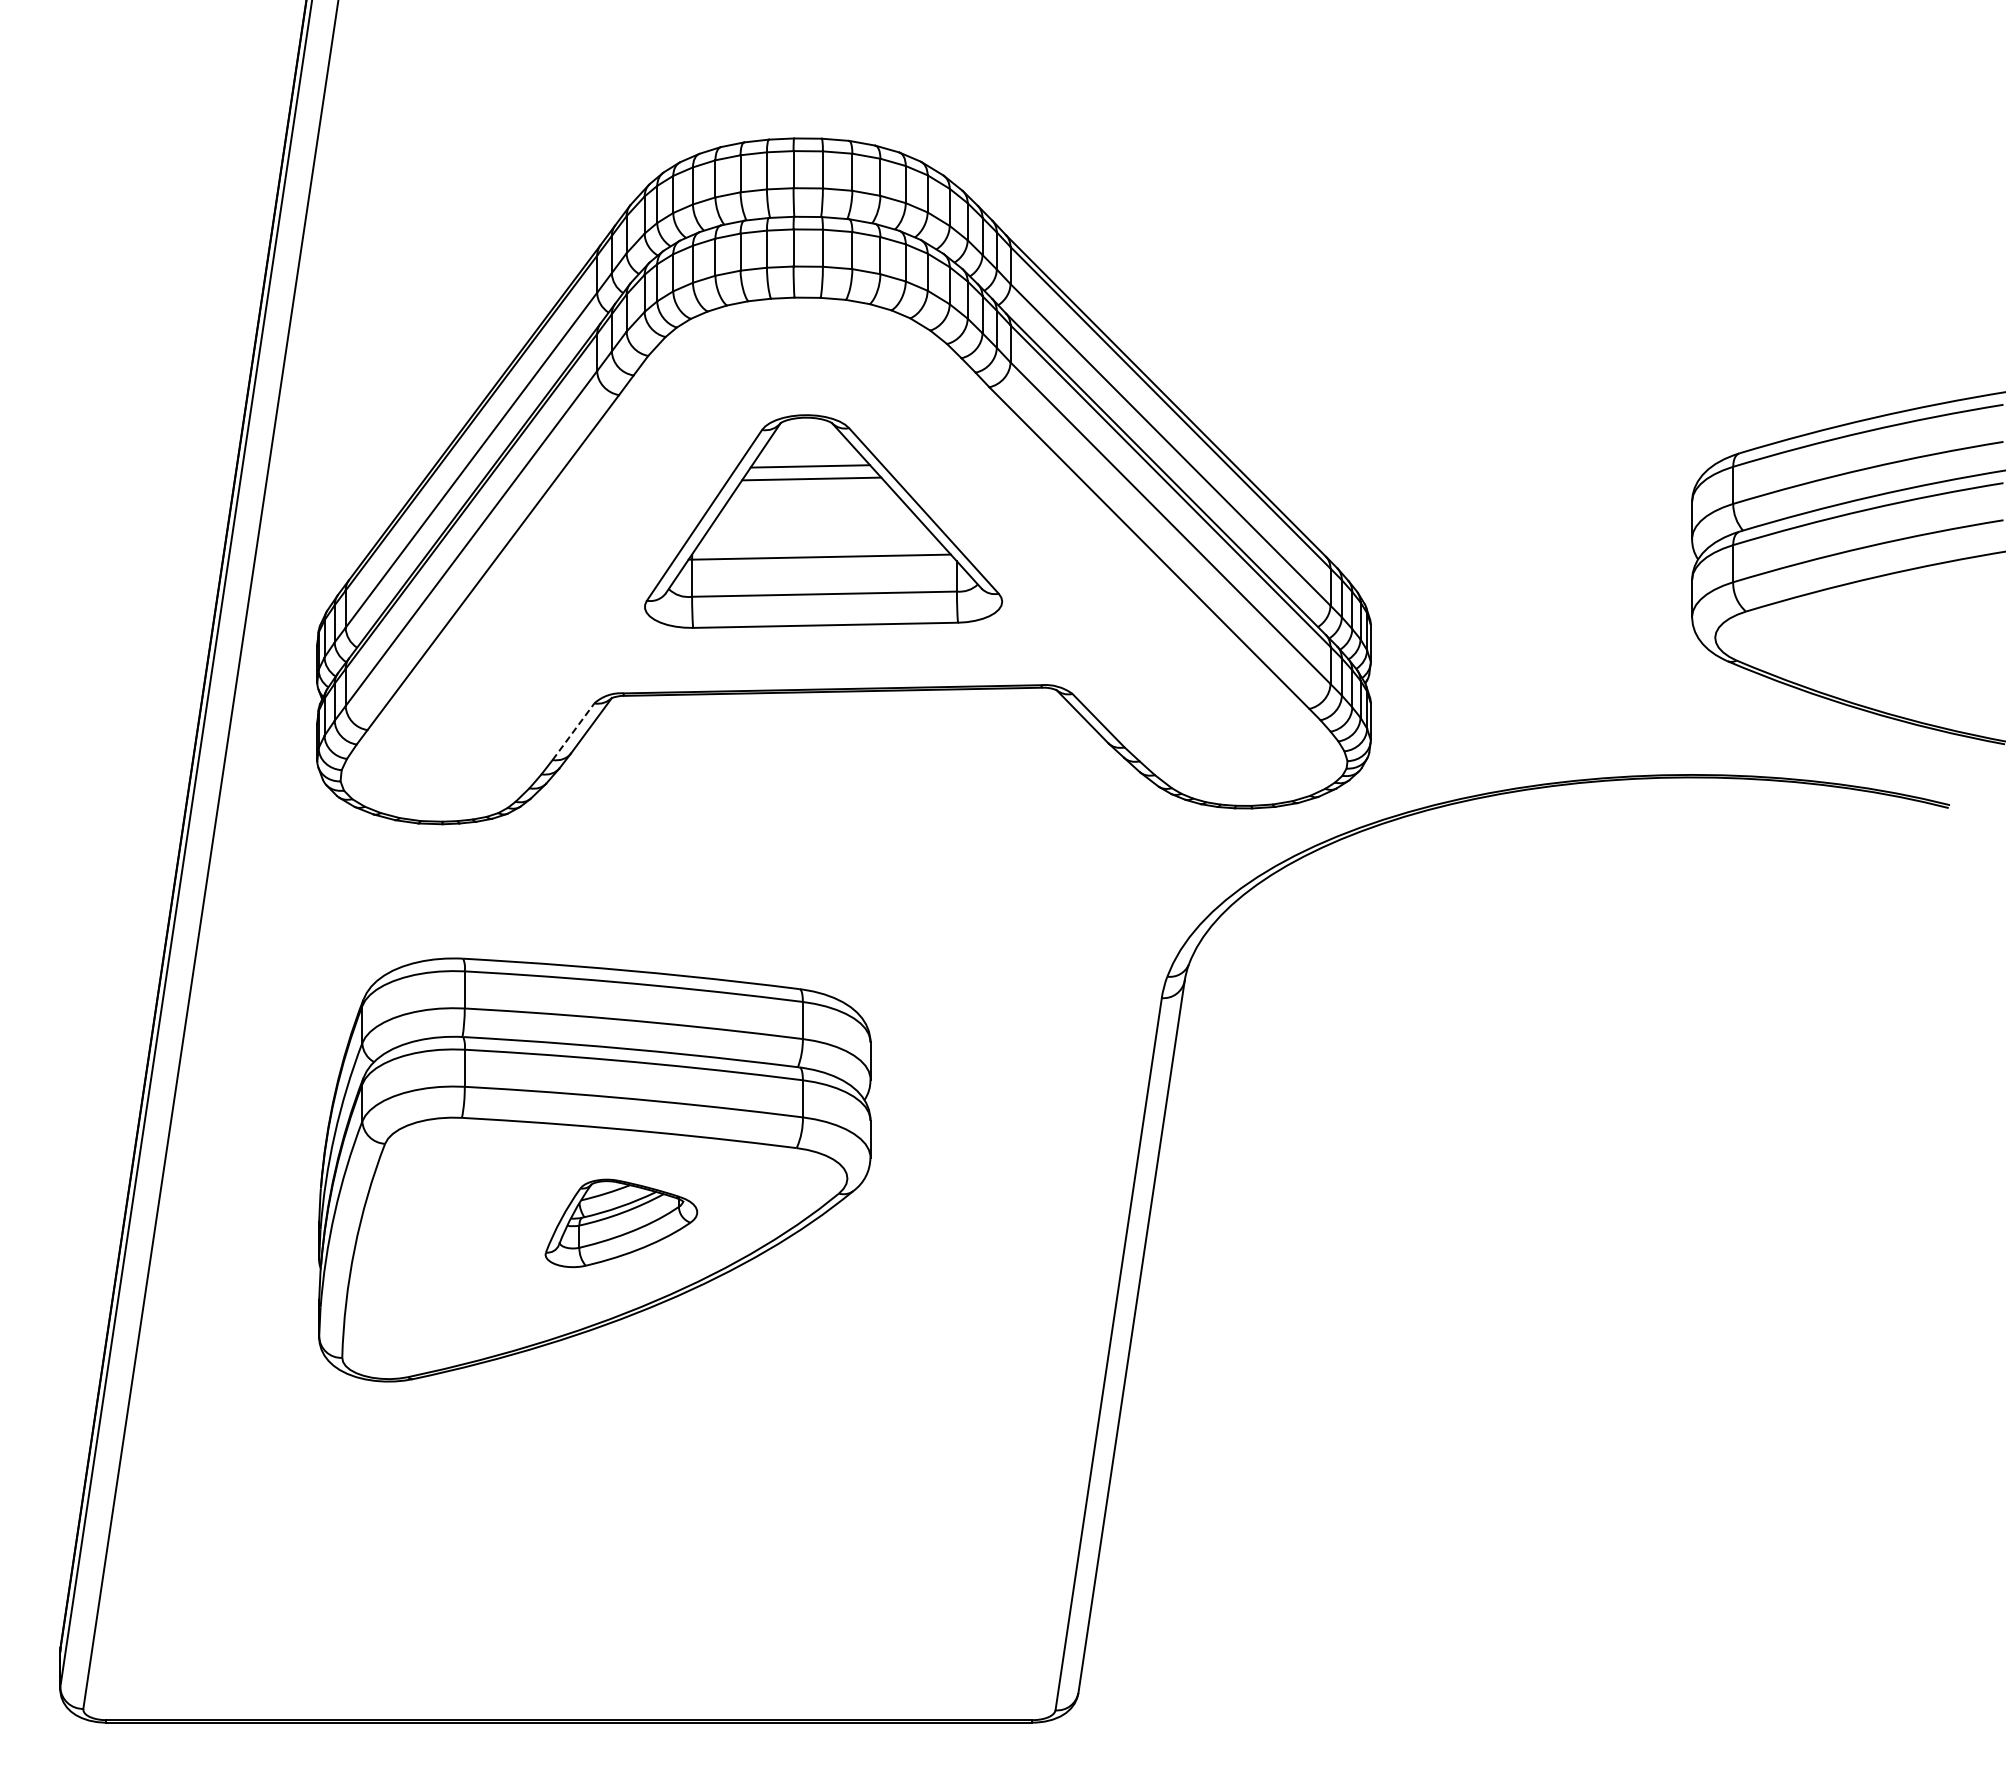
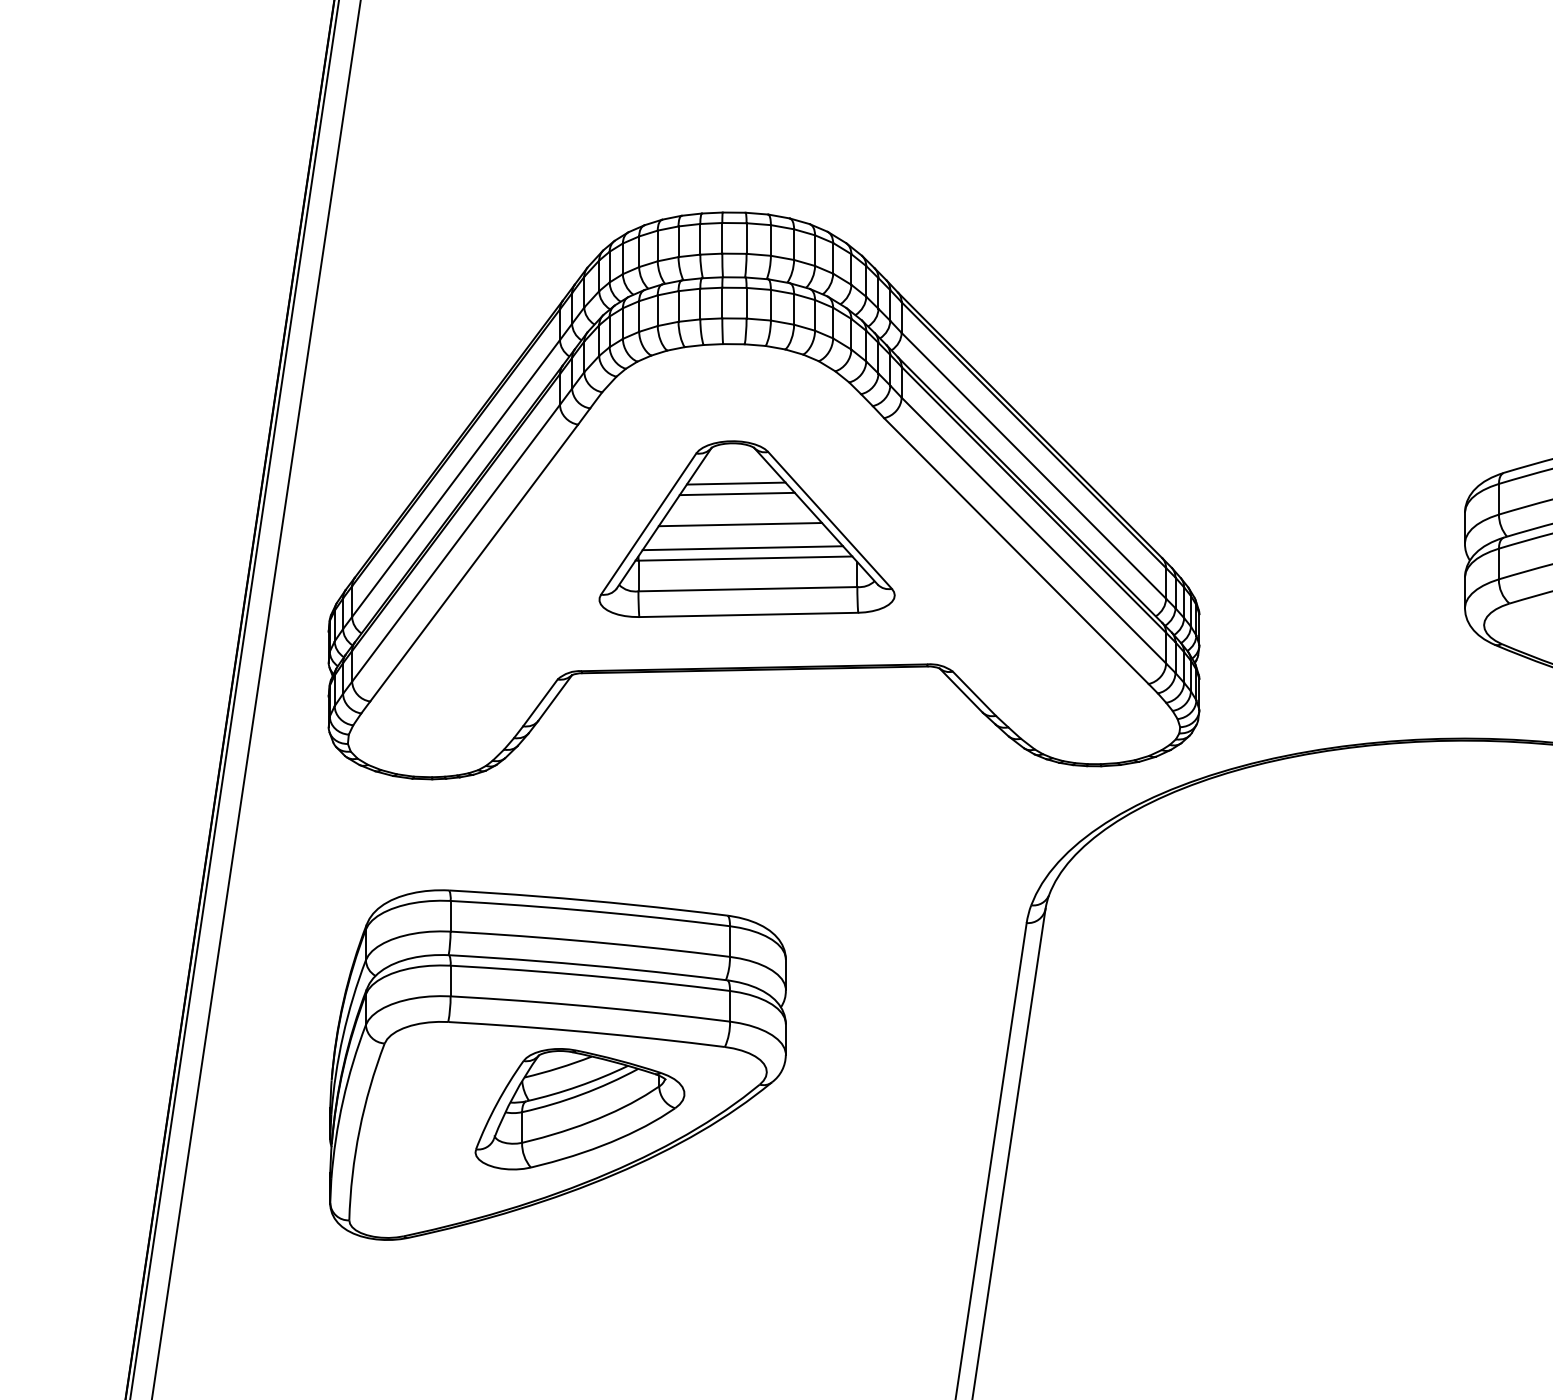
line: (815, 515) -> (740, 524), added
line: (818, 544) -> (742, 548), added
line: (573, 731) -> (540, 702), dashed -> solid
part: (621, 1223) -> (580, 1109), size x1.67

